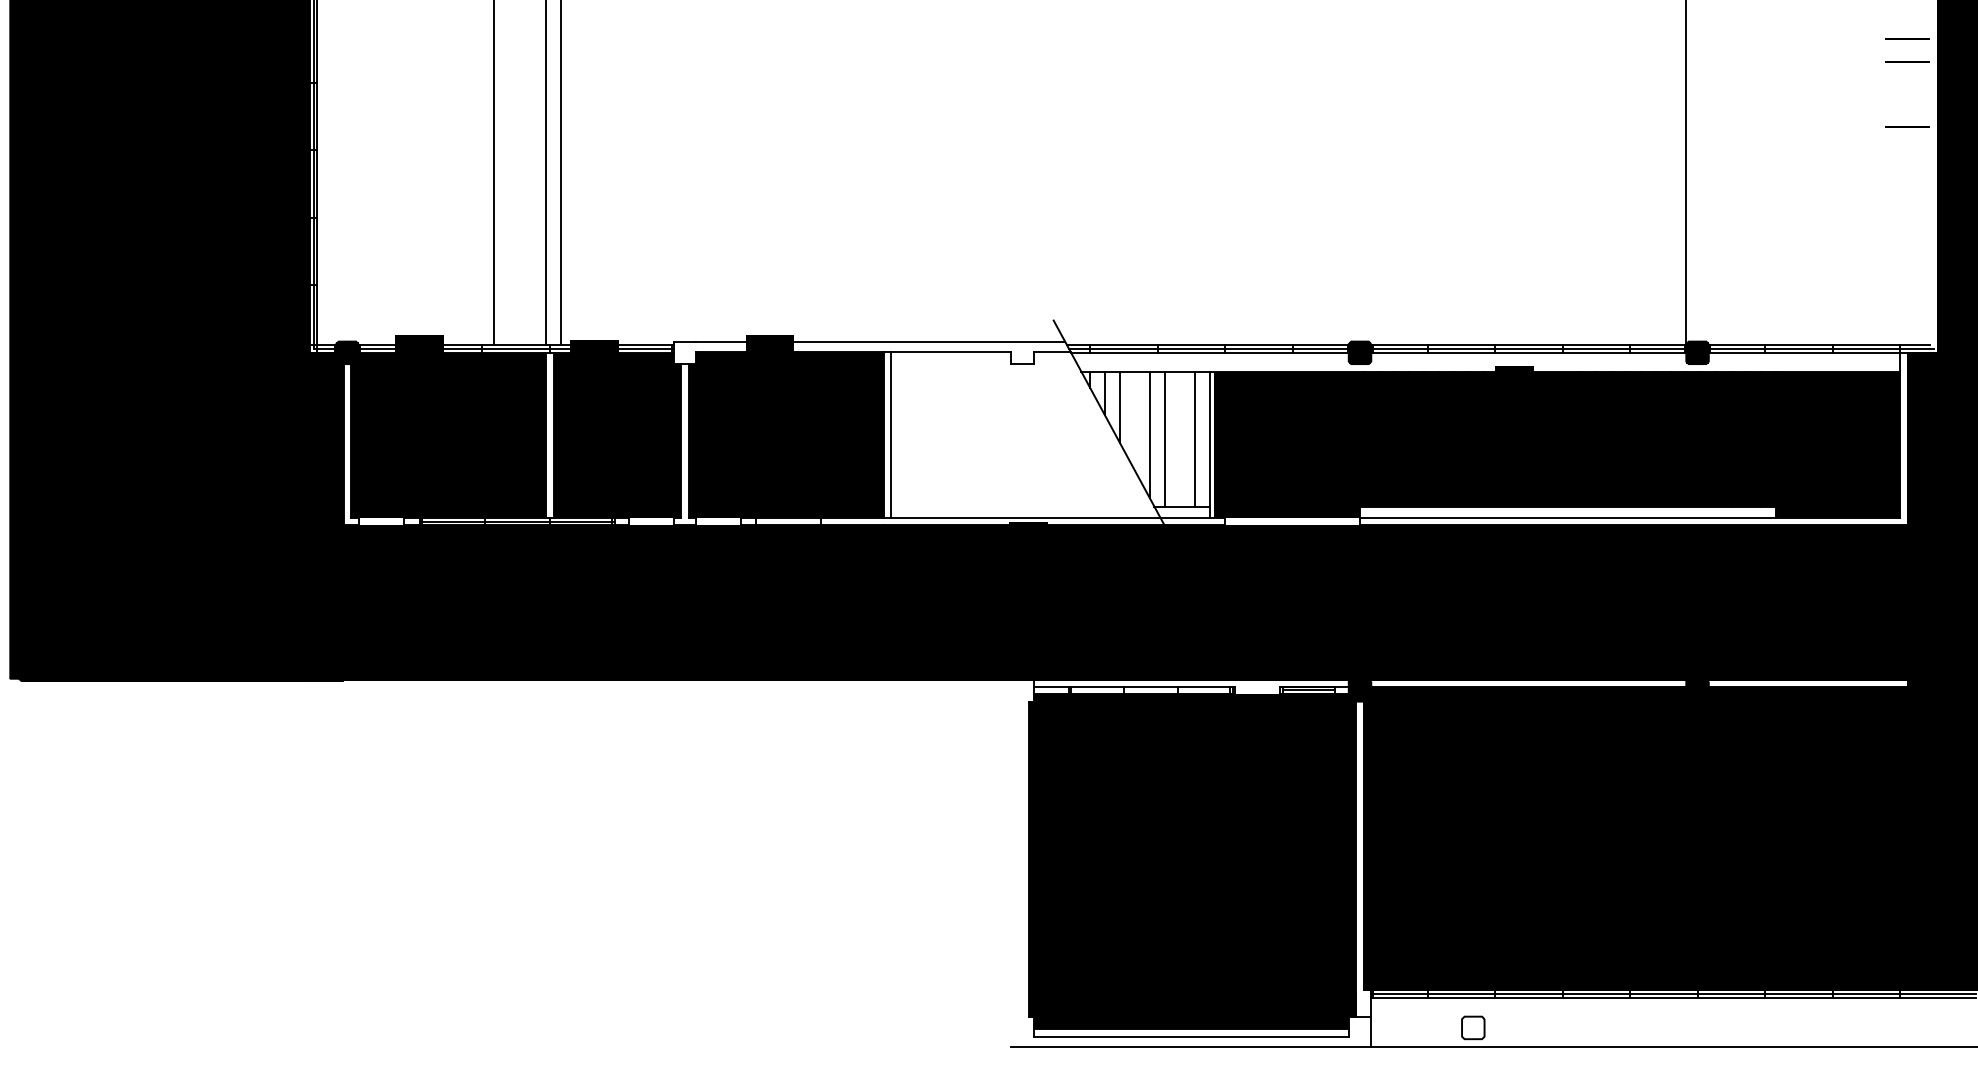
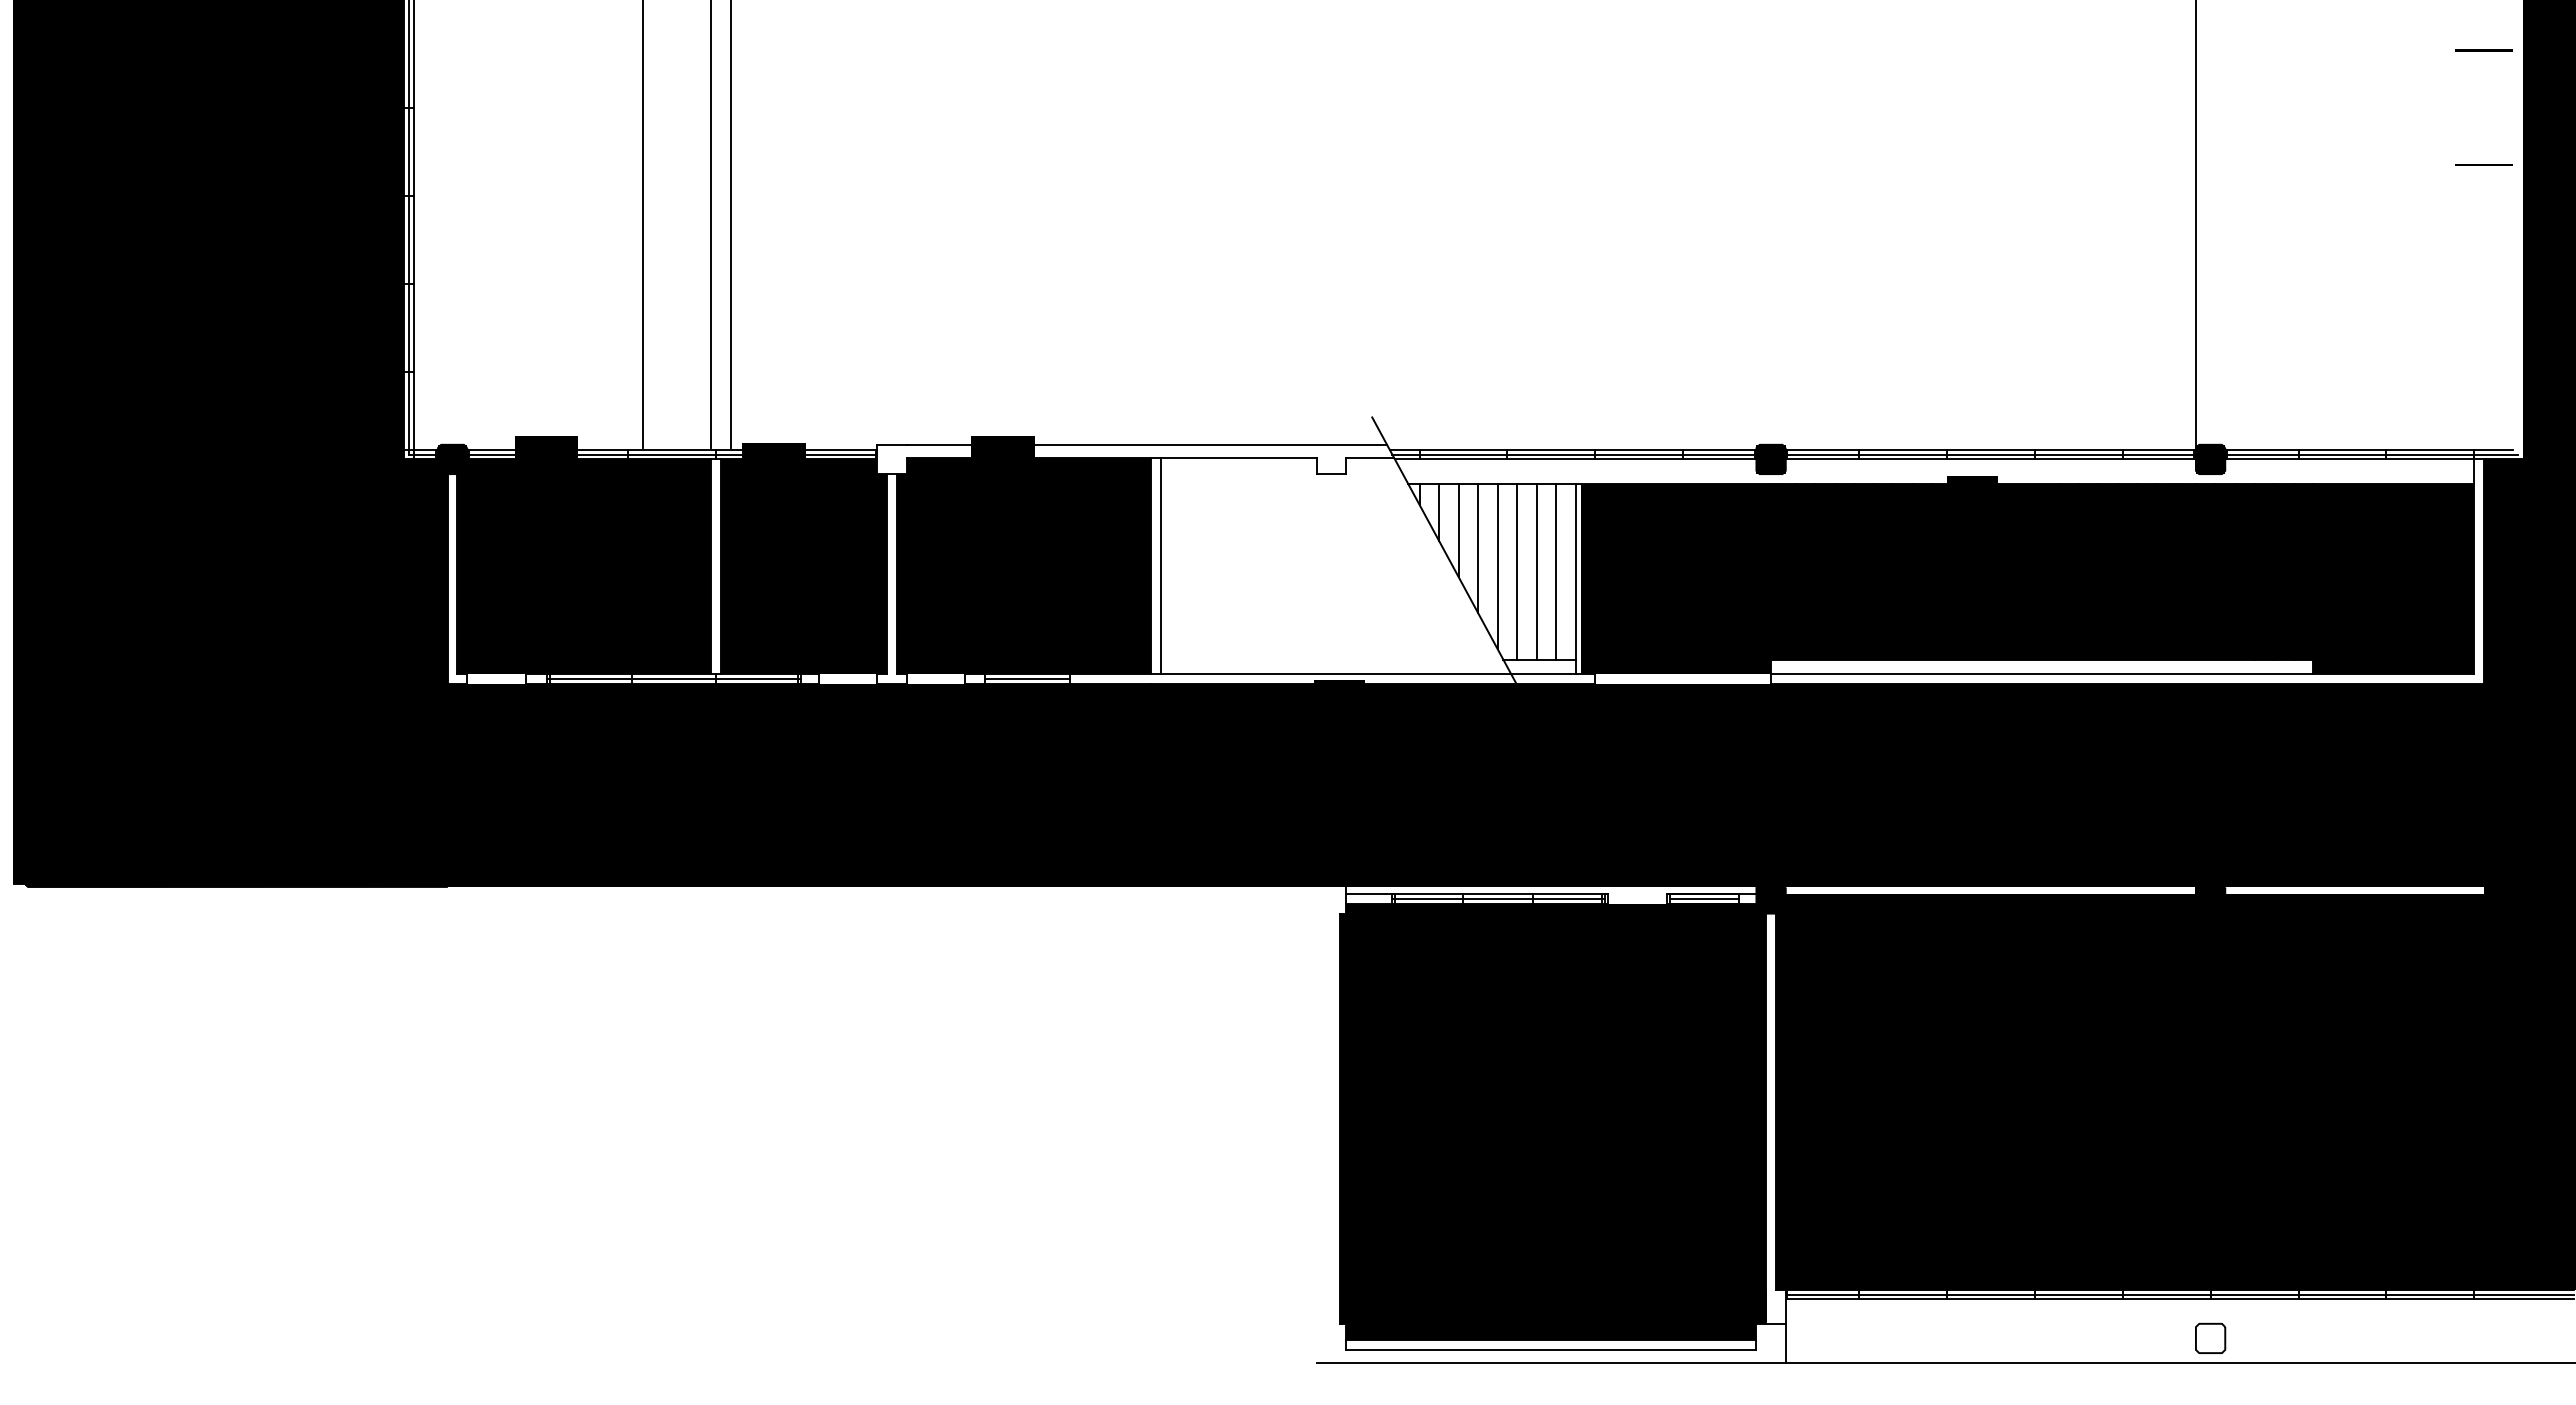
line: (1907, 61) -> (2483, 80), removed
line: (1135, 421) -> (1478, 548), added
line: (1179, 438) -> (1536, 571), added
line: (788, 521) -> (1026, 679), added
line: (1150, 690) -> (1498, 898), added
part: (1473, 1027) -> (2210, 1337), moved

